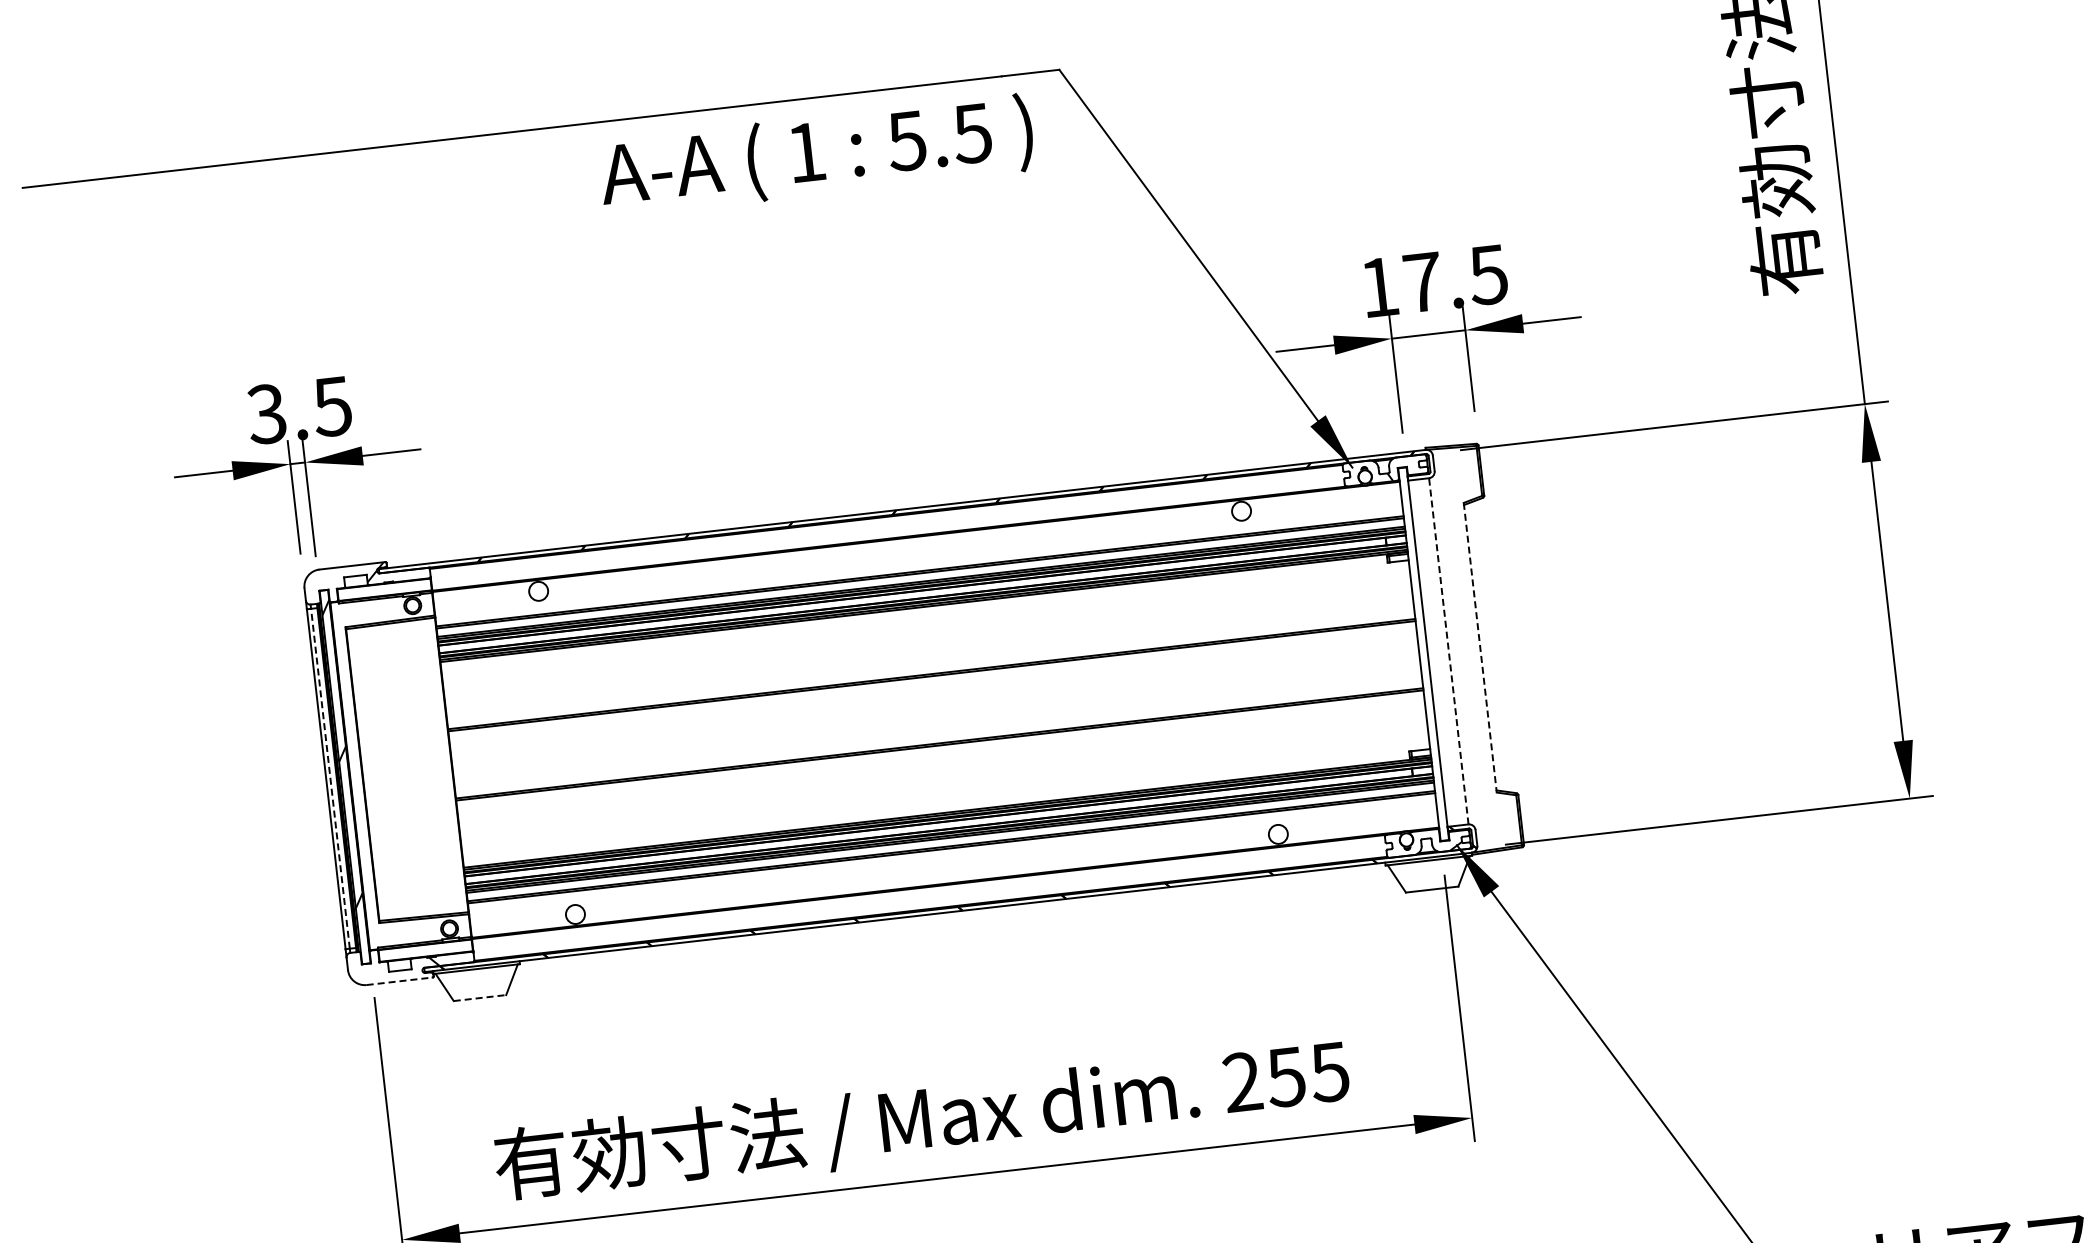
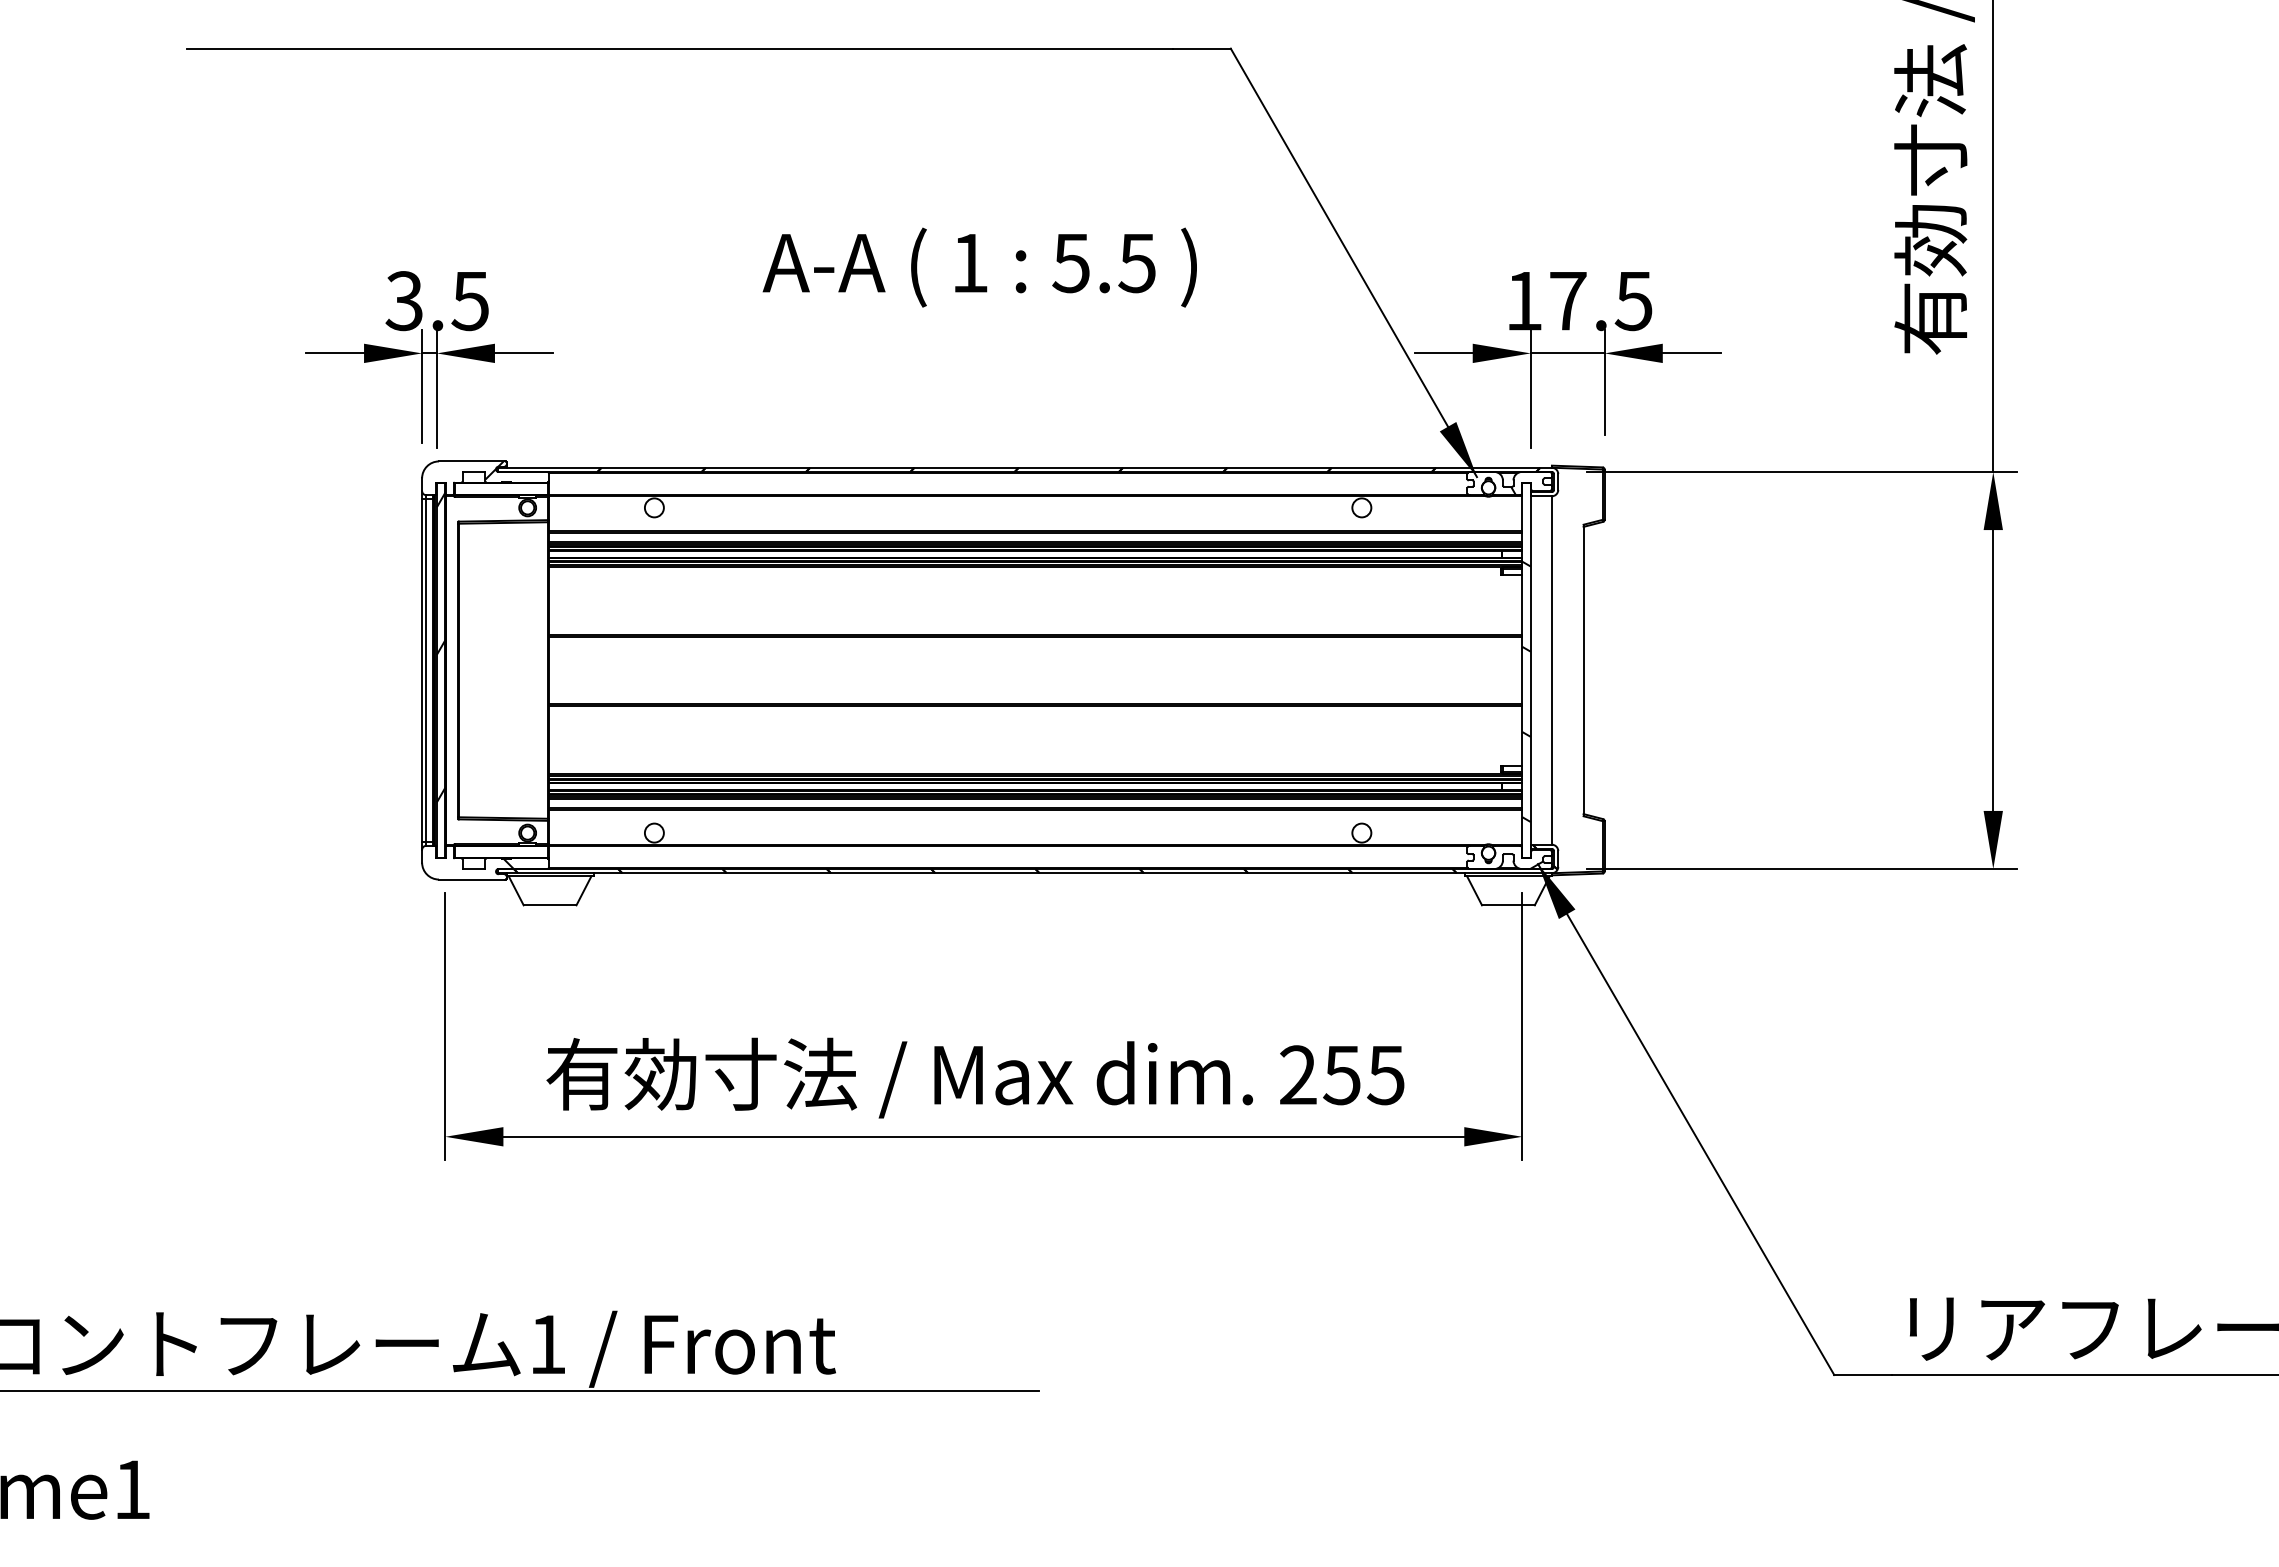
text: (816, 155) -> (979, 267), moved
line: (1480, 647) -> (1583, 670), dashed -> solid
line: (1448, 651) -> (1551, 670), dashed -> solid
hatch: (1425, 675) -> (1526, 691), added
line: (330, 778) -> (426, 670), dashed -> solid
line: (399, 981) -> (472, 879), dashed -> solid
line: (480, 998) -> (550, 905), dashed -> solid

